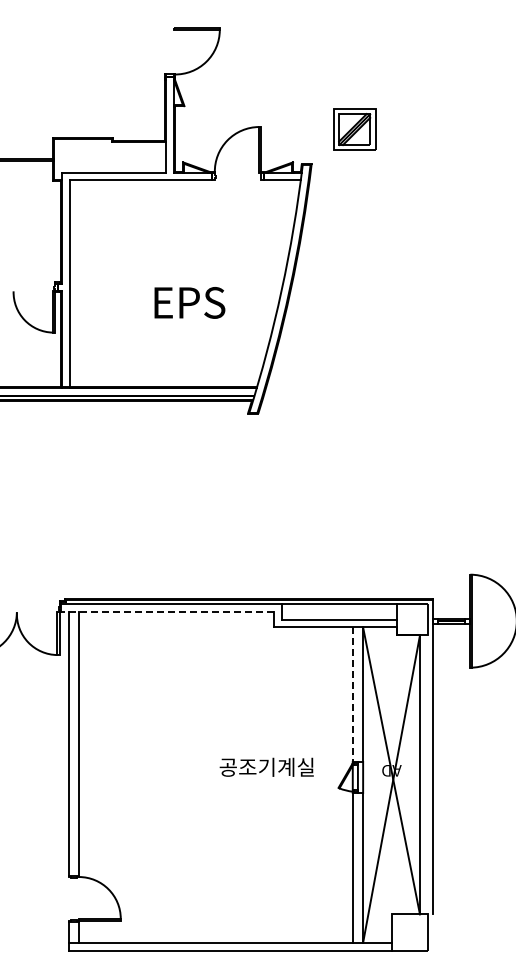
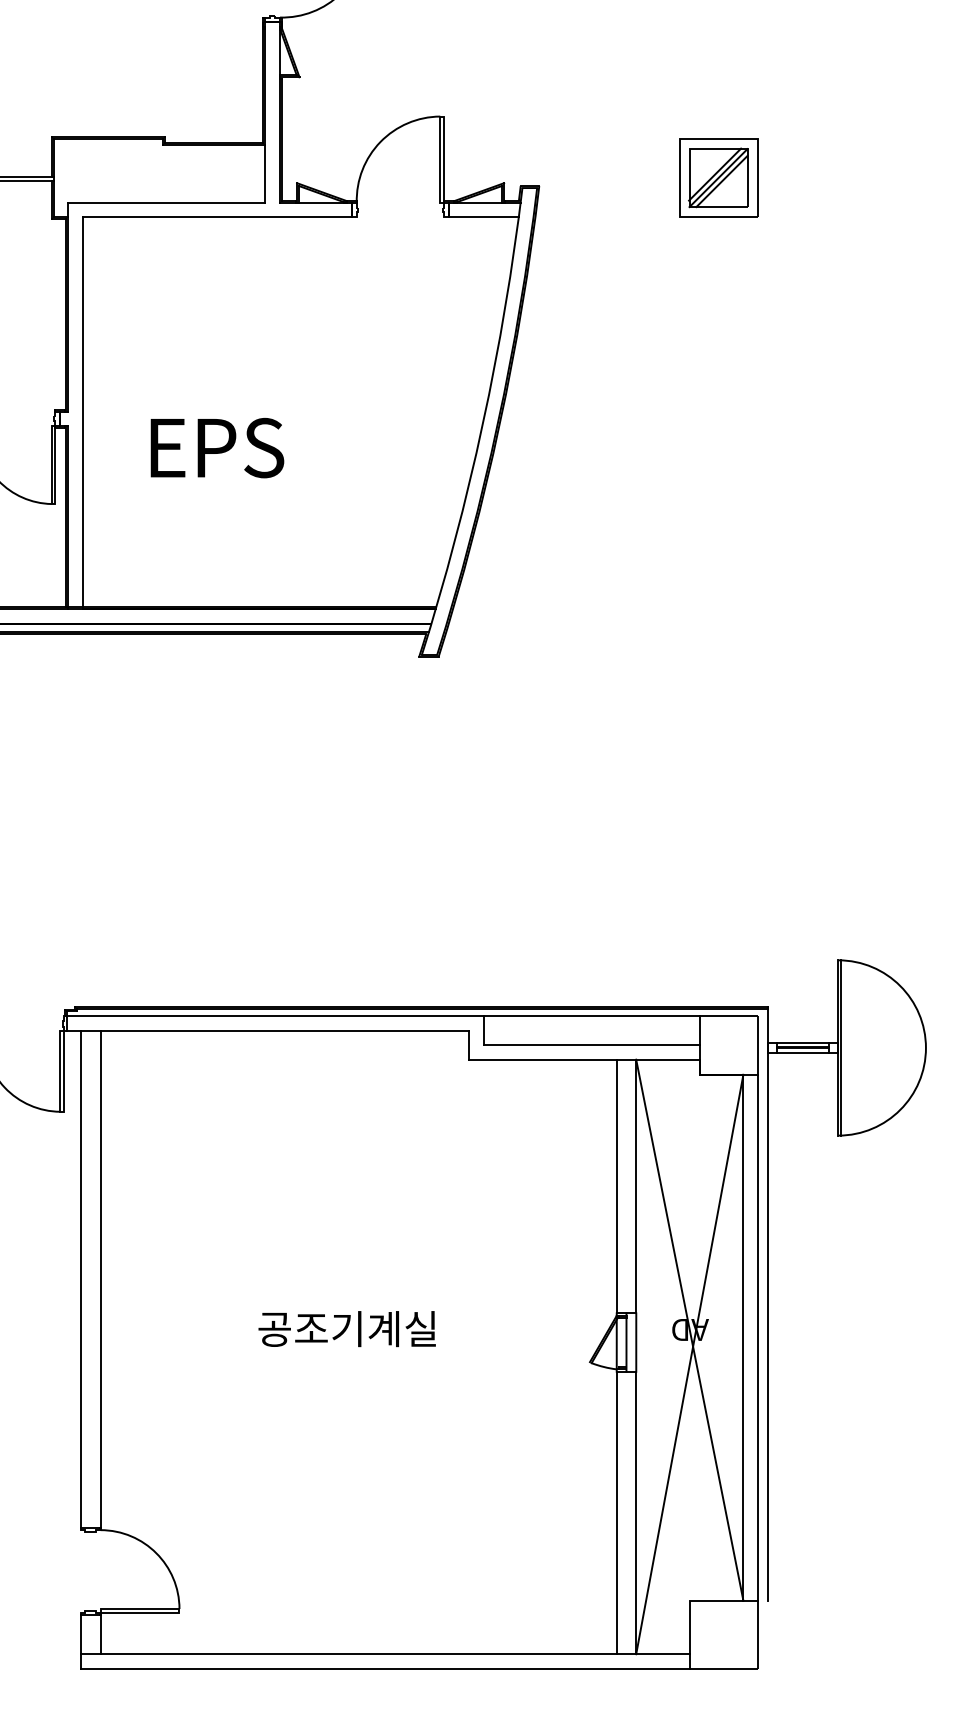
part: (354, 129) -> (717, 177), moved
text: (189, 302) -> (216, 447), moved
line: (167, 612) -> (267, 1031), dashed -> solid
line: (352, 695) -> (616, 1188), dashed -> solid
text: (266, 766) -> (346, 1327), moved
line: (427, 774) -> (757, 1336), added

